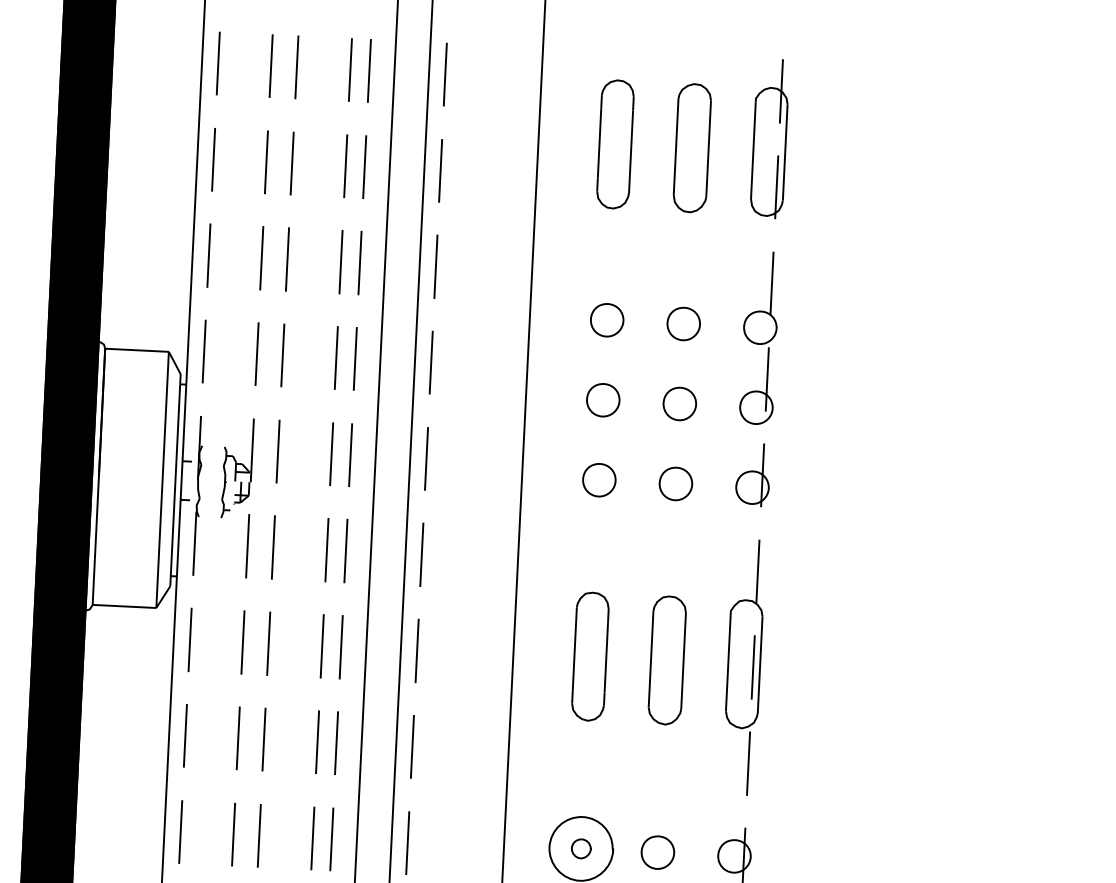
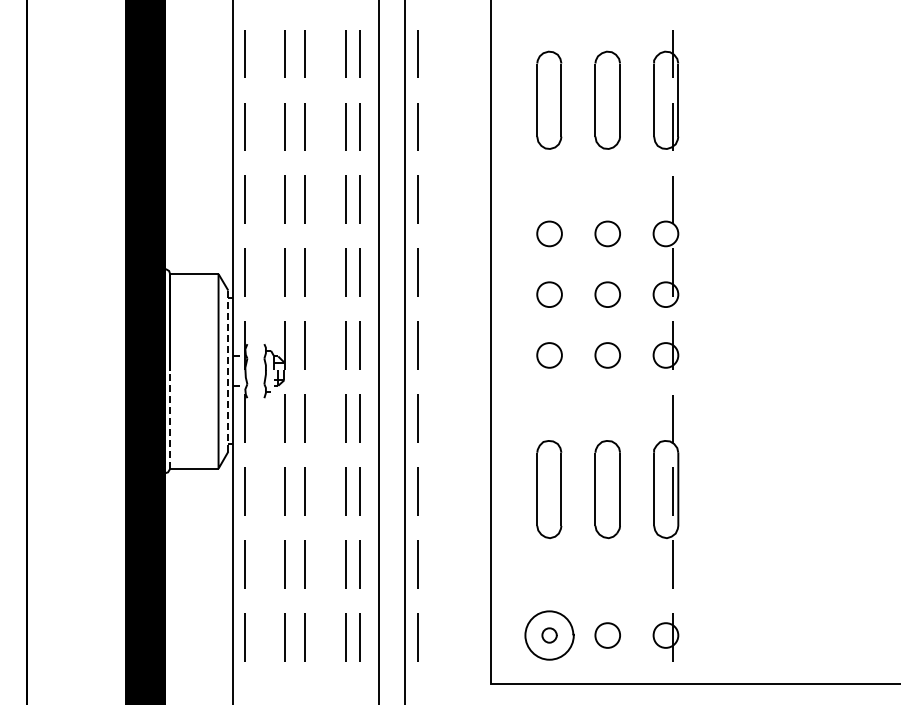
line: (175, 480) -> (228, 371), solid -> dashed
line: (96, 541) -> (170, 420), solid -> dashed

